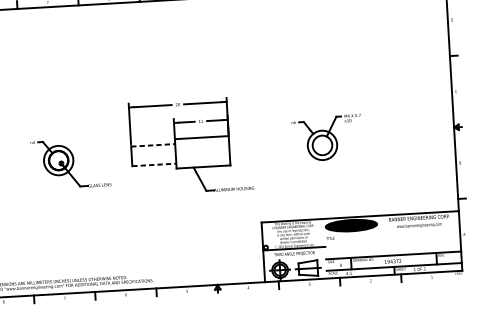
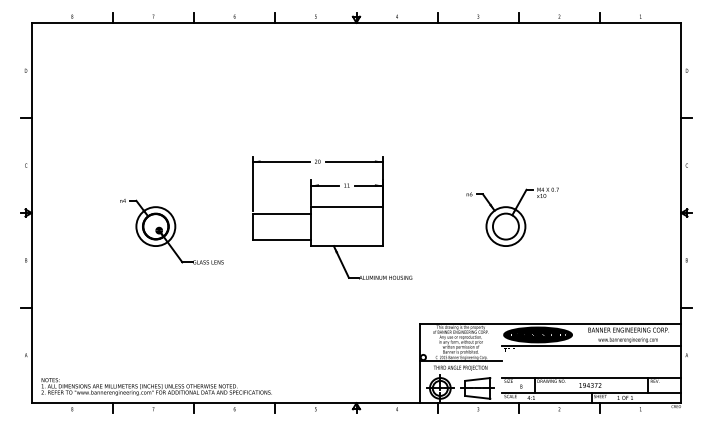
line: (153, 145) -> (282, 213), dashed -> solid
line: (154, 164) -> (282, 239), dashed -> solid
line: (392, 232) -> (591, 346), added

